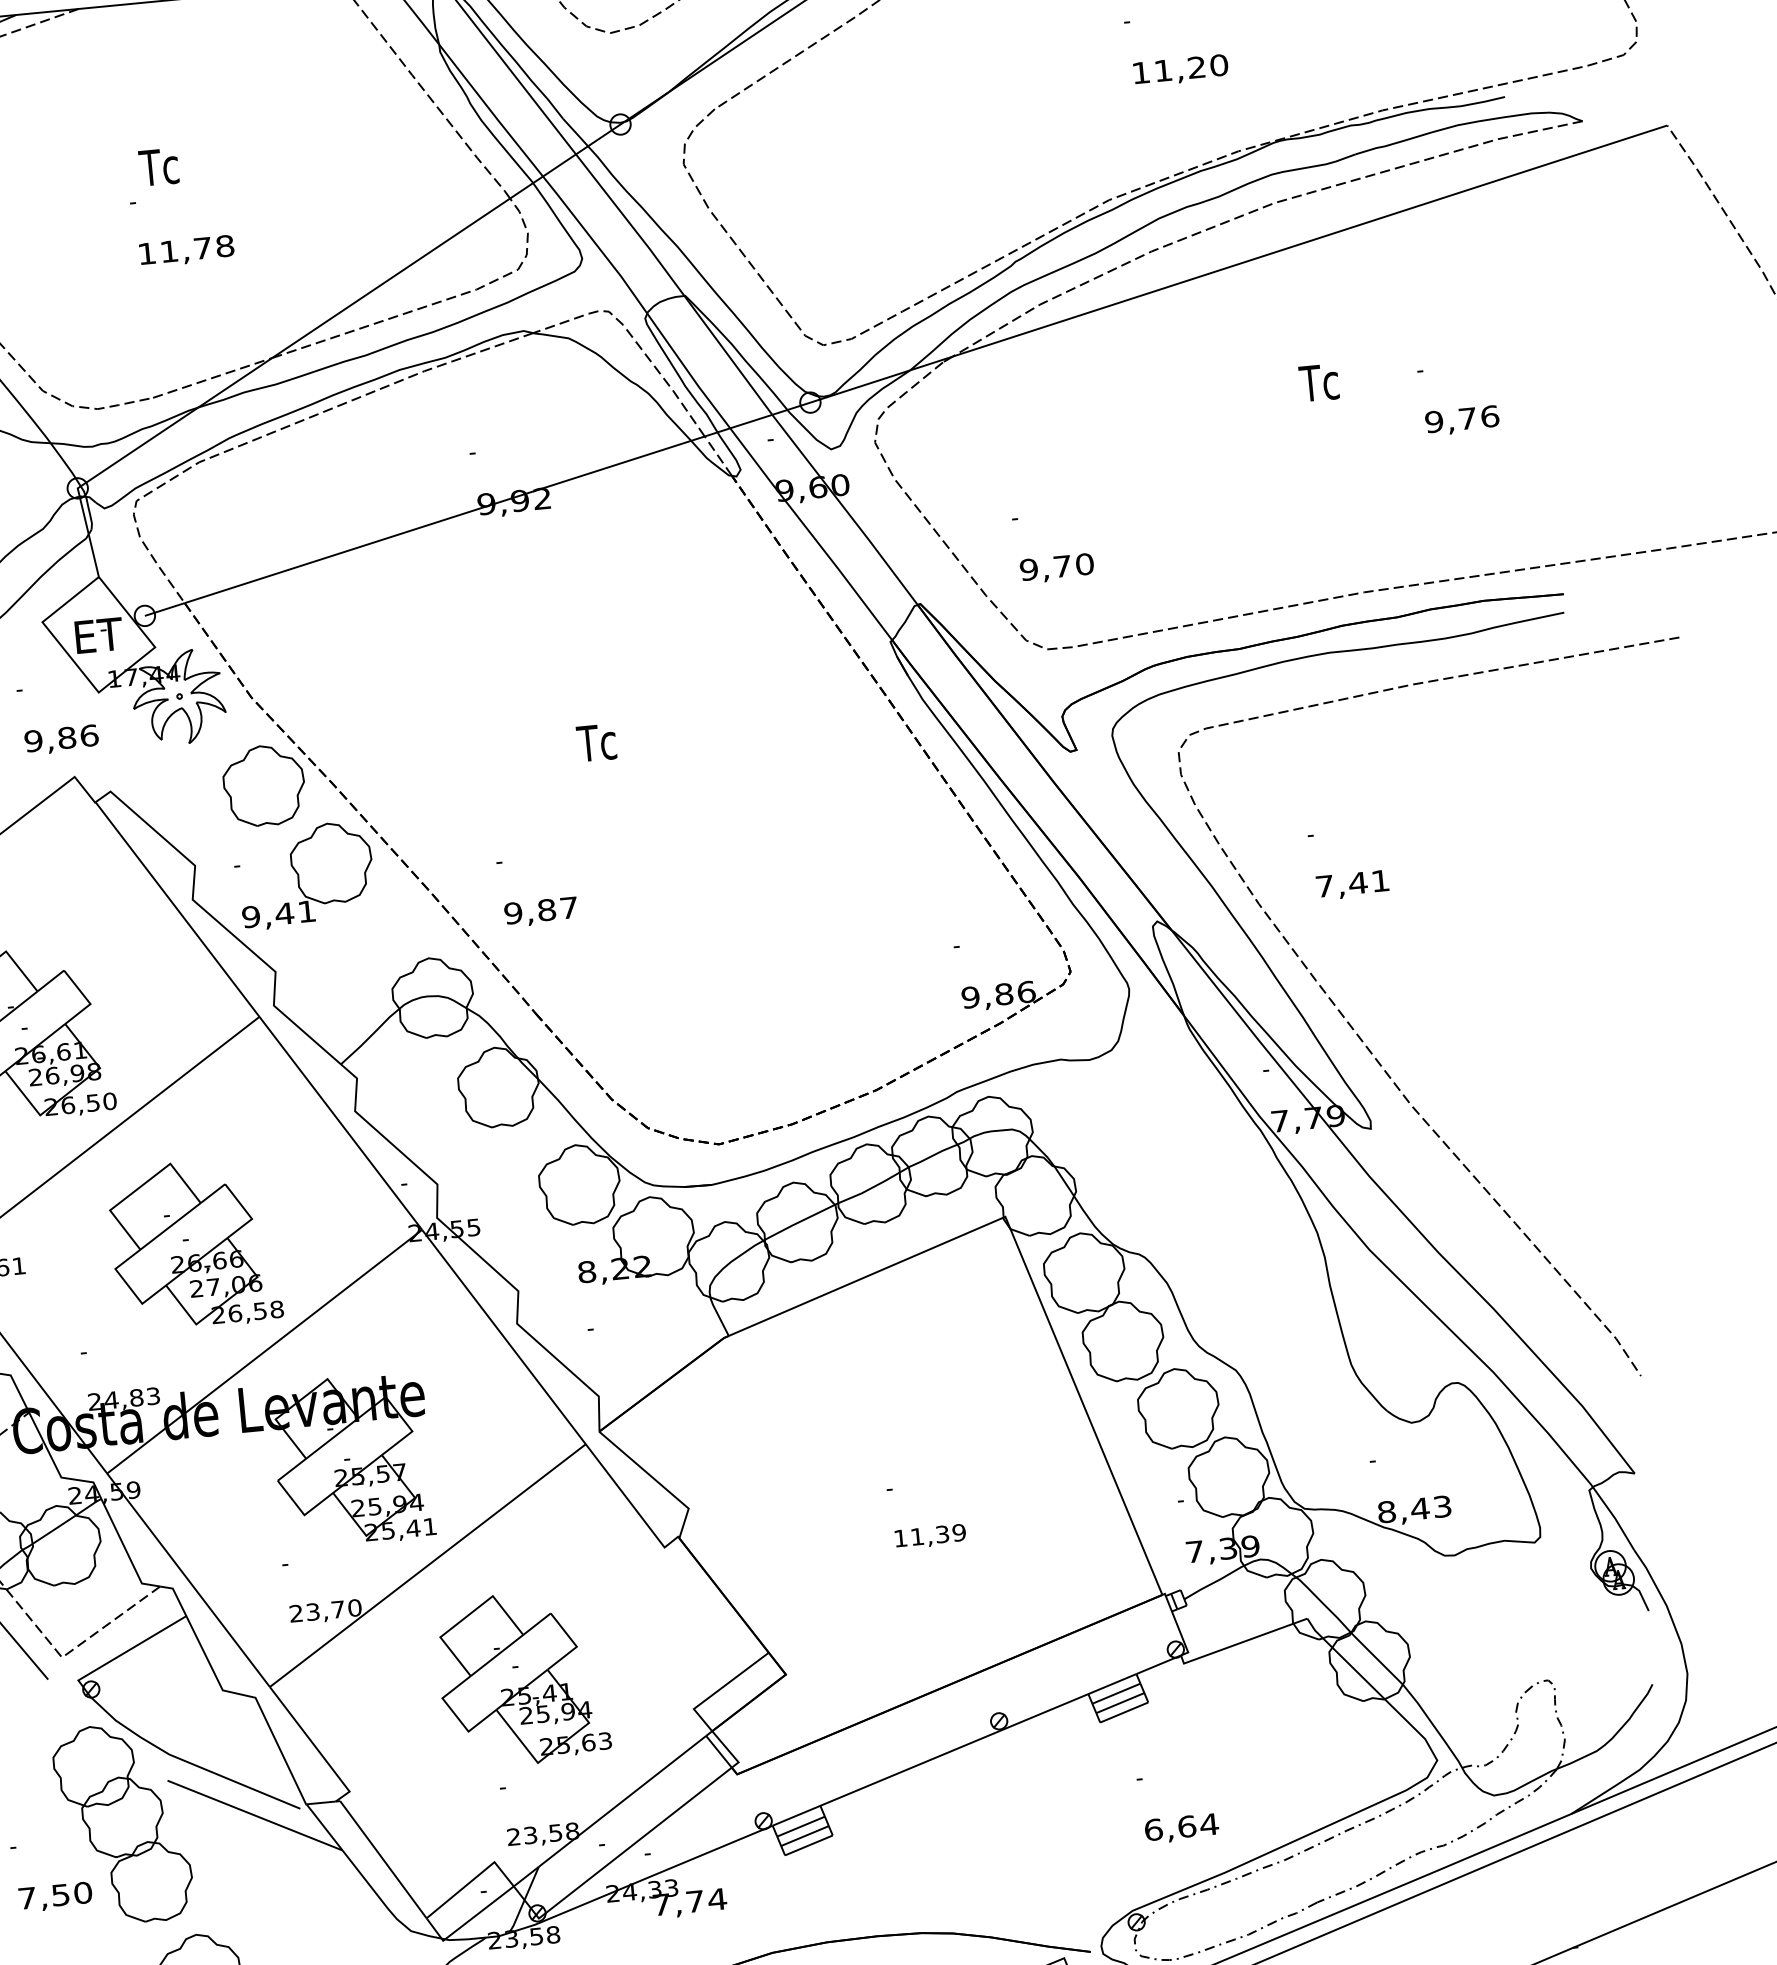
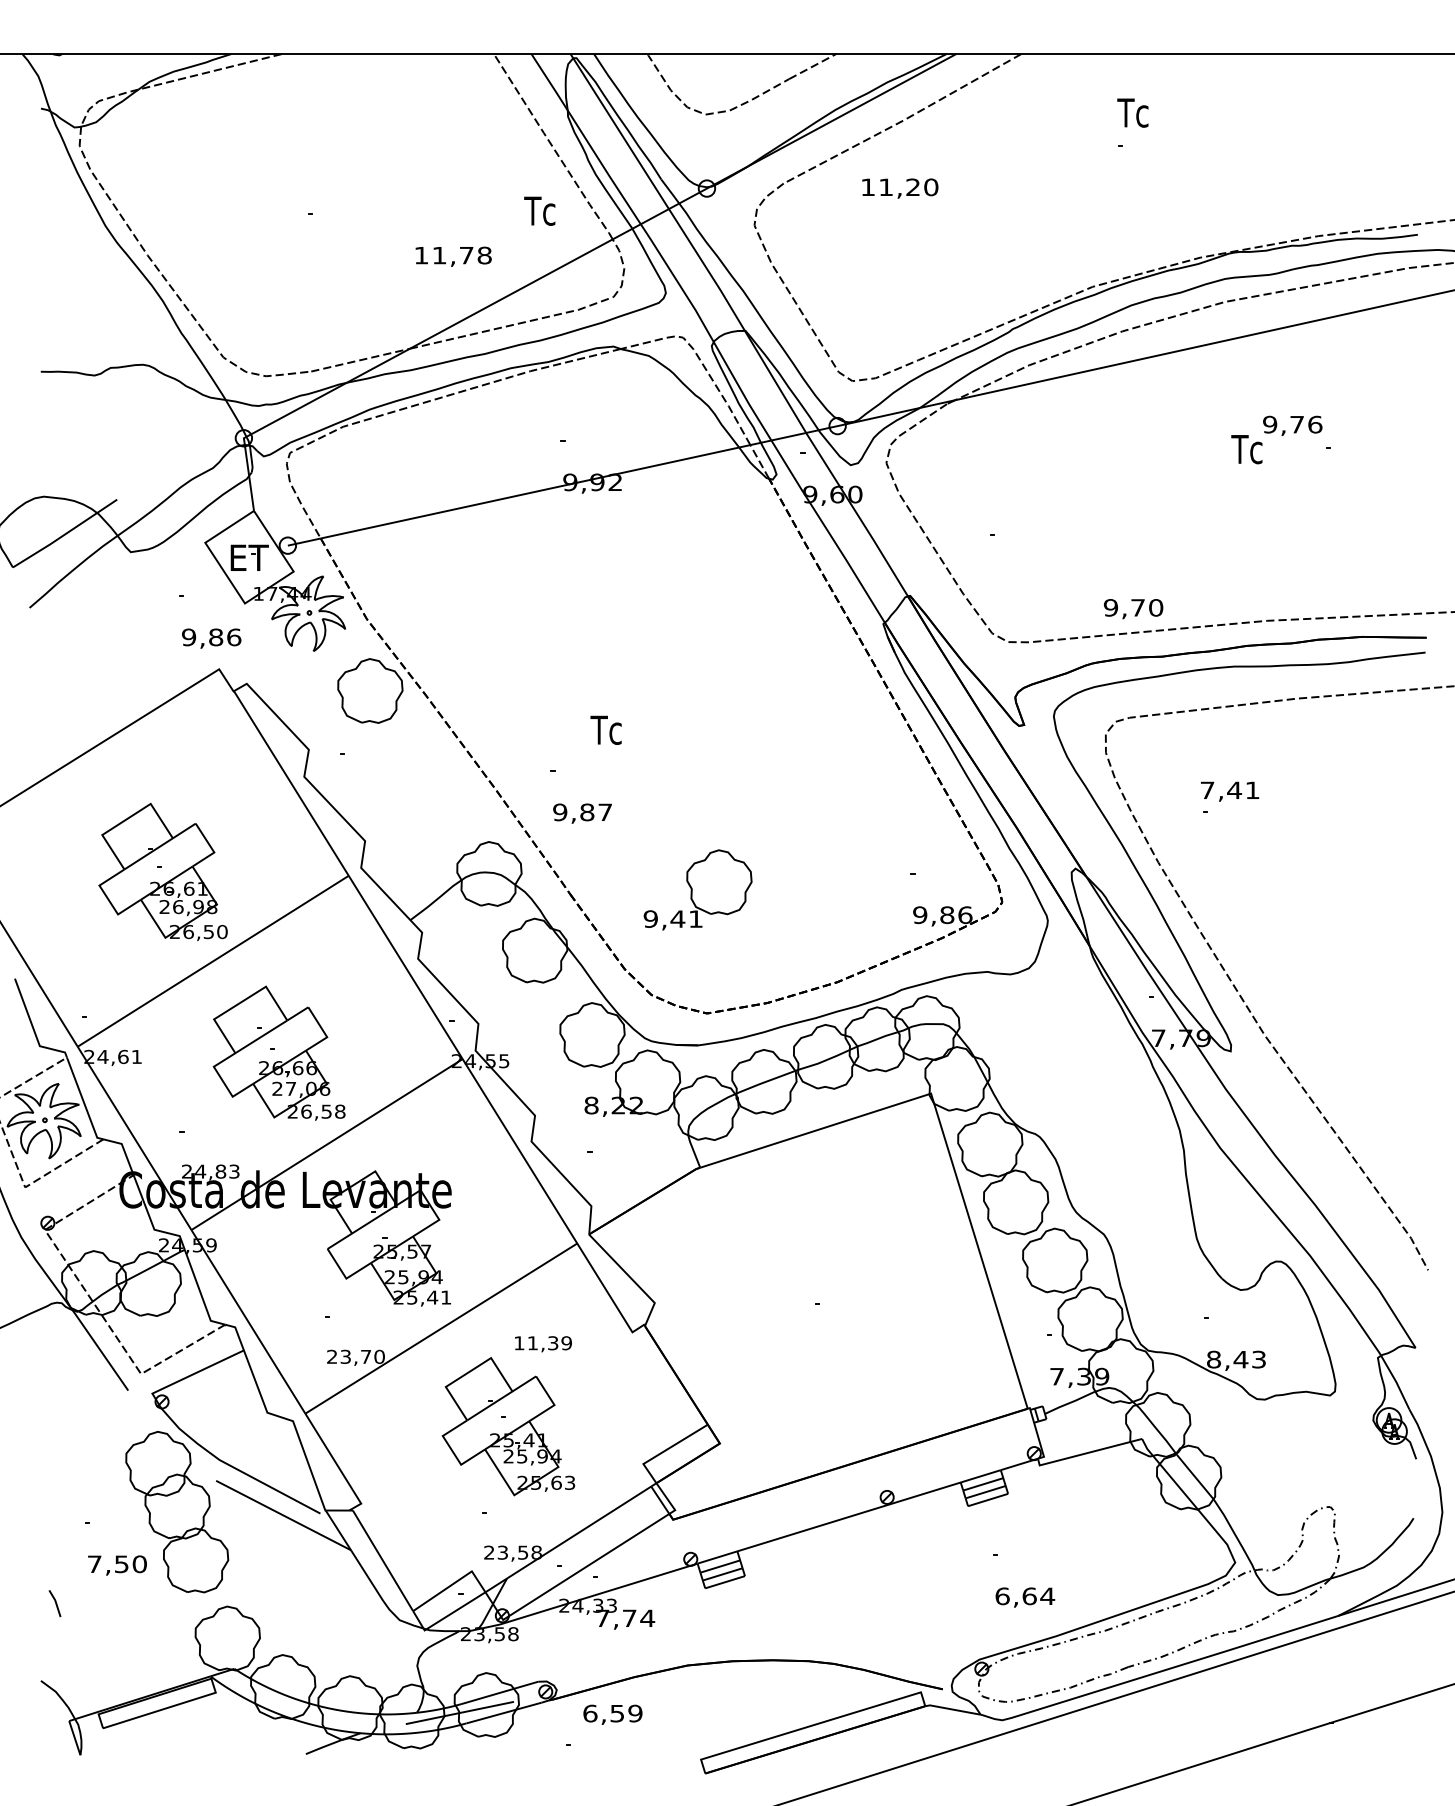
text: (1181, 70) -> (900, 188), moved
text: (158, 166) -> (539, 210), moved
text: (186, 251) -> (453, 256), moved
text: (1462, 420) -> (1292, 425), moved
text: (1057, 569) -> (1133, 609), moved
text: (595, 741) -> (605, 729), moved
part: (305, 874) -> (697, 889), moved
text: (1353, 884) -> (1230, 791), moved
text: (930, 1537) -> (543, 1344), moved

